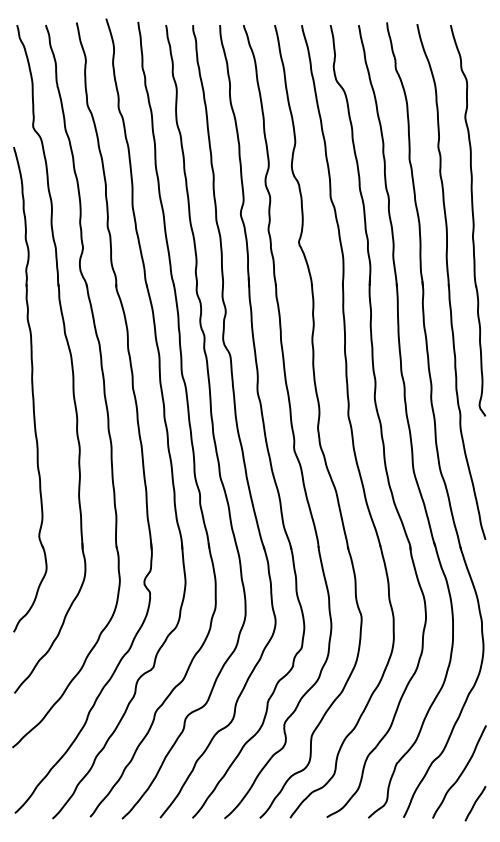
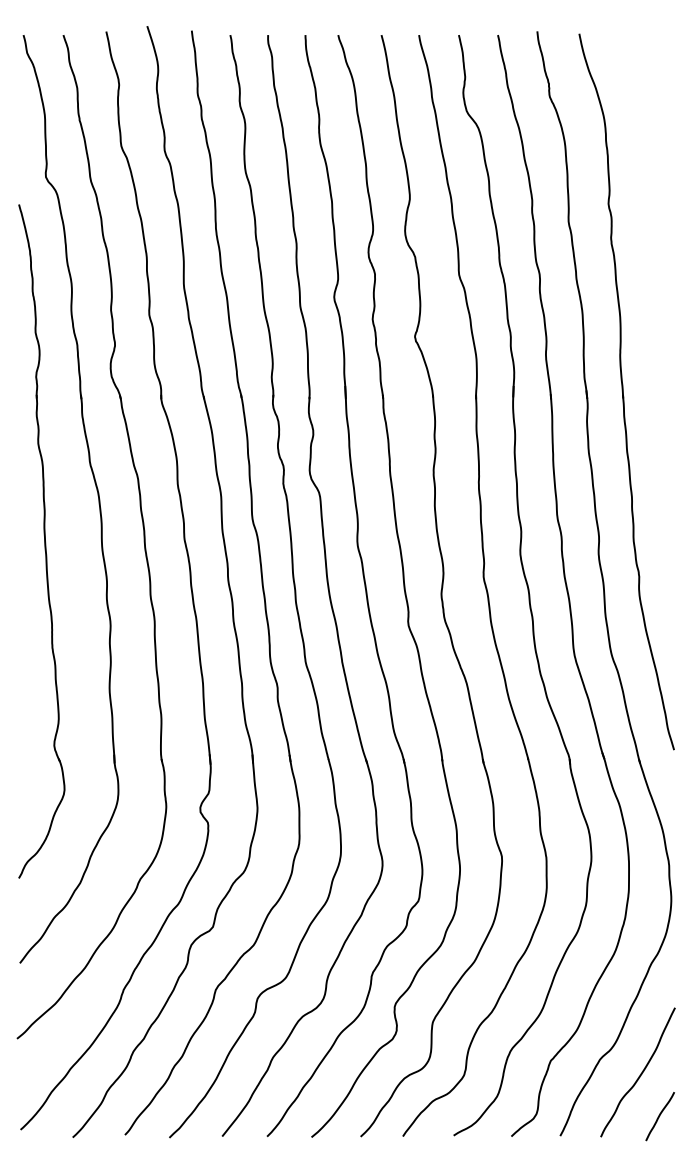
part: (472, 220) -> (656, 306), removed

